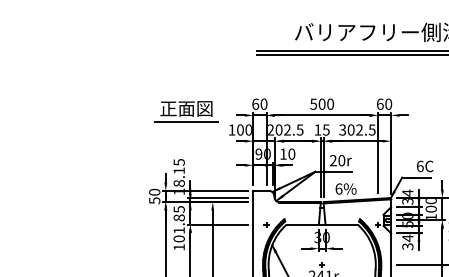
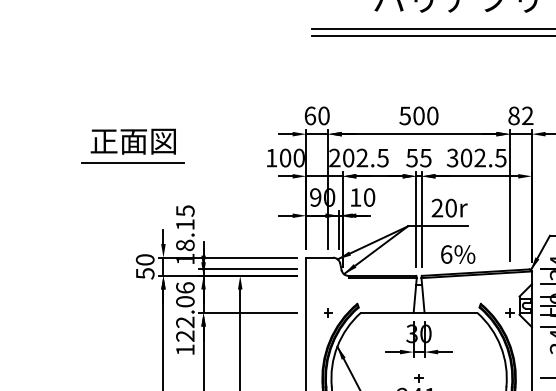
text: (384, 103) -> (520, 114), 60 -> 82
part: (186, 111) -> (133, 145), moved
text: (317, 129) -> (411, 157), 15 -> 55
text: (178, 224) -> (184, 312), 101.85 -> 122.06

